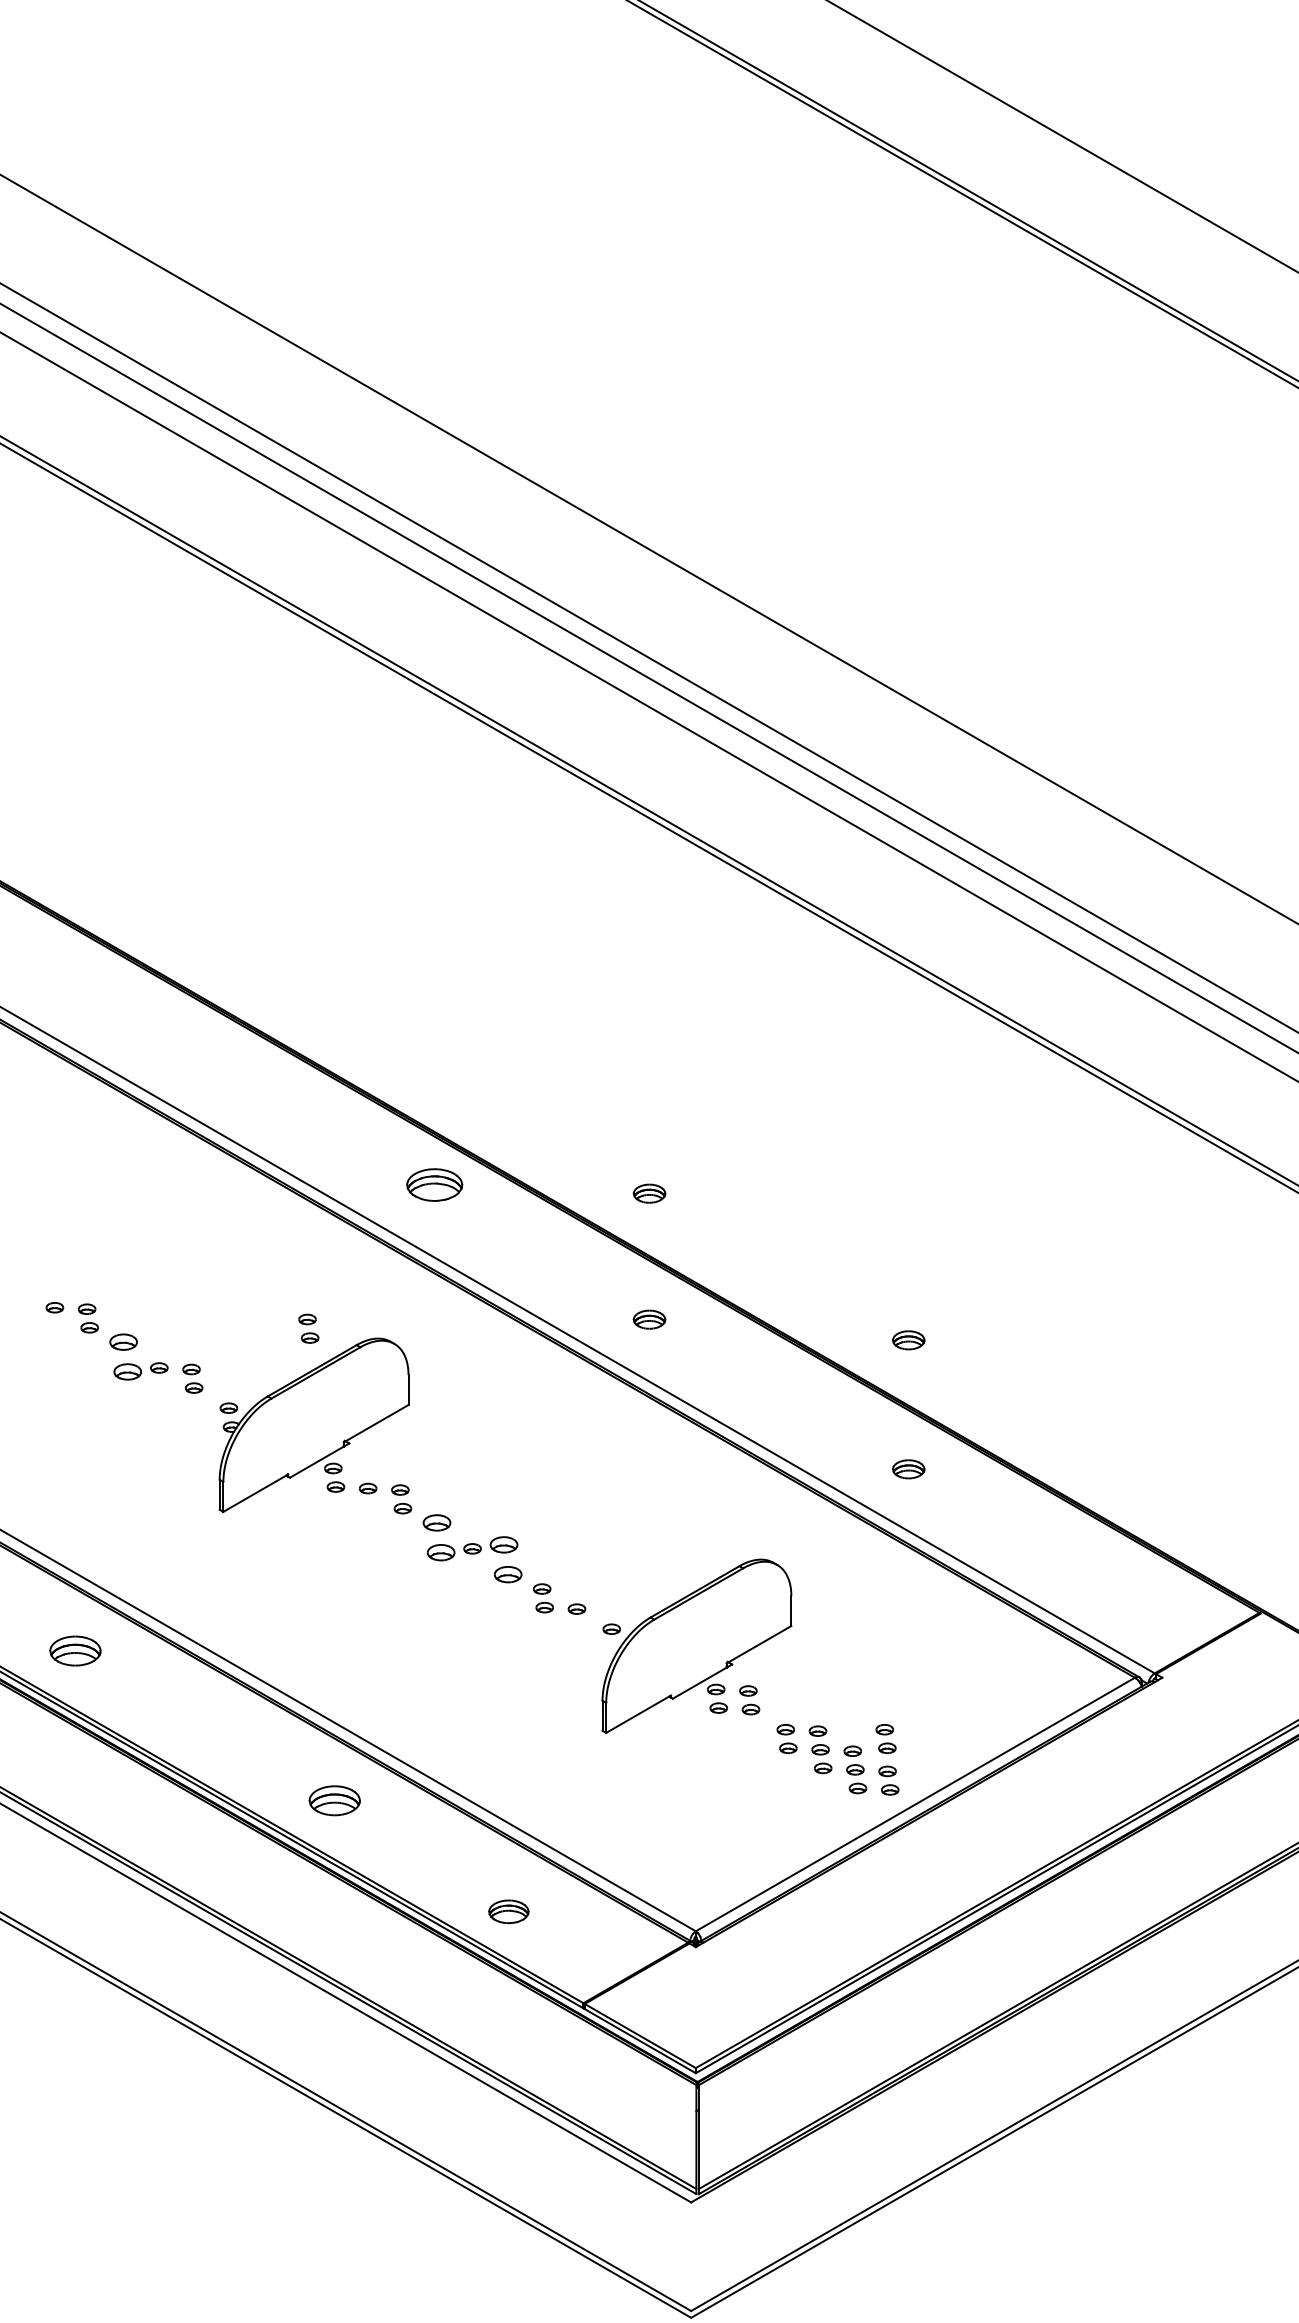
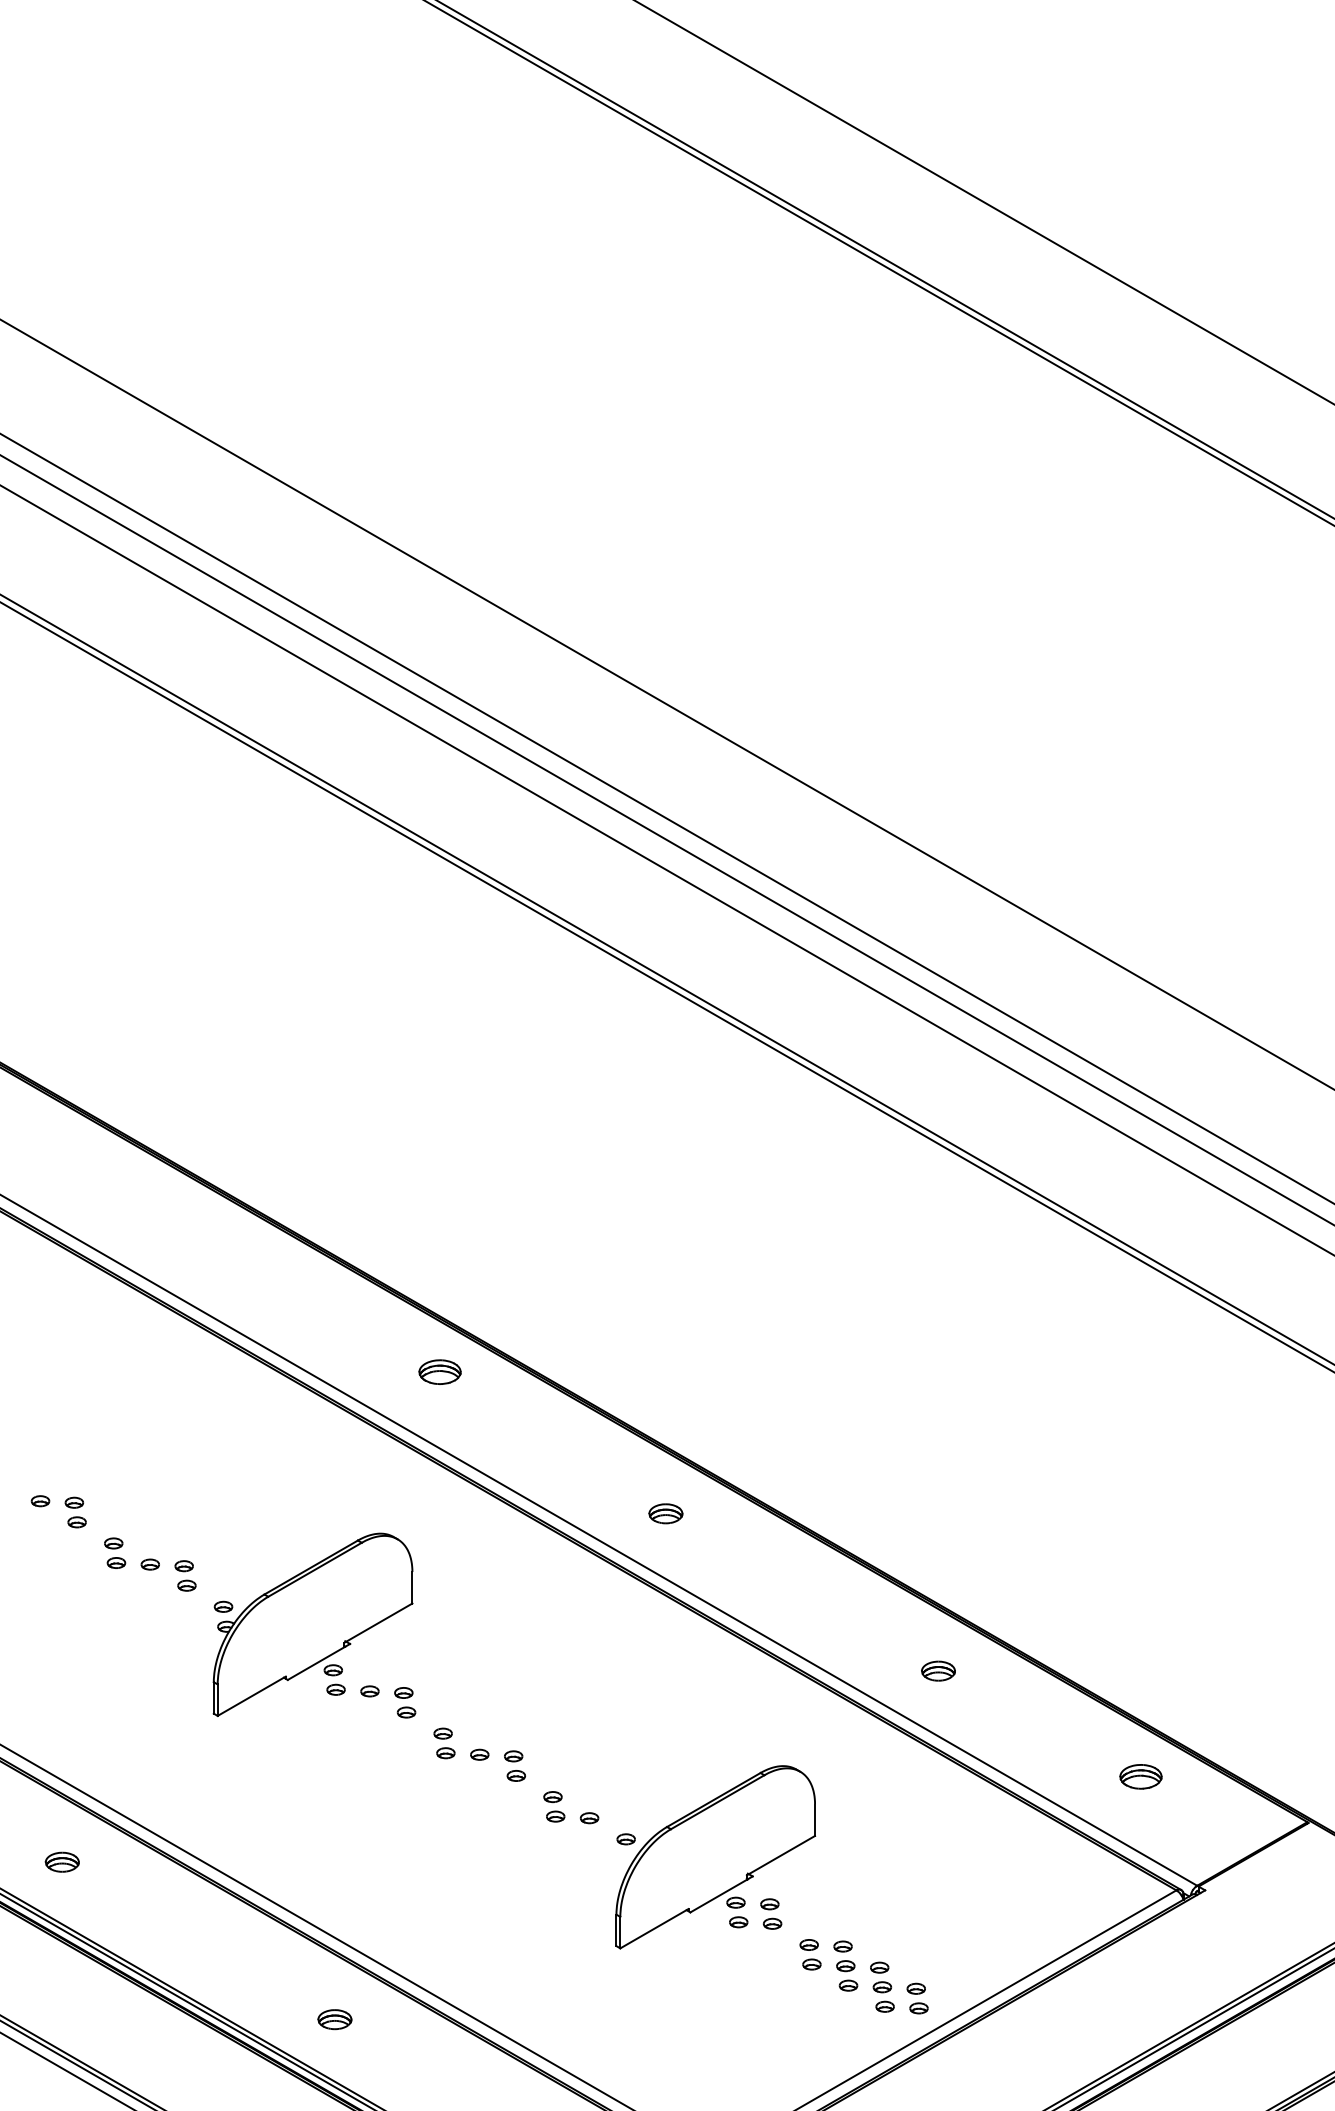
part: (434, 1184) -> (439, 1371), size x0.71
part: (649, 1193) -> (665, 1381), removed
part: (308, 1328) -> (307, 1523), removed
part: (908, 1340) -> (938, 1535), removed
part: (125, 1357) -> (114, 1553), size x0.62
part: (438, 1538) -> (443, 1743), size x0.62
part: (505, 1559) -> (514, 1765), size x0.62
part: (1100, 1569) -> (1140, 1776), added
part: (75, 1650) -> (62, 1861), size x0.62
part: (885, 1738) -> (914, 1954), removed
part: (334, 1800) -> (334, 2019), size x0.62

